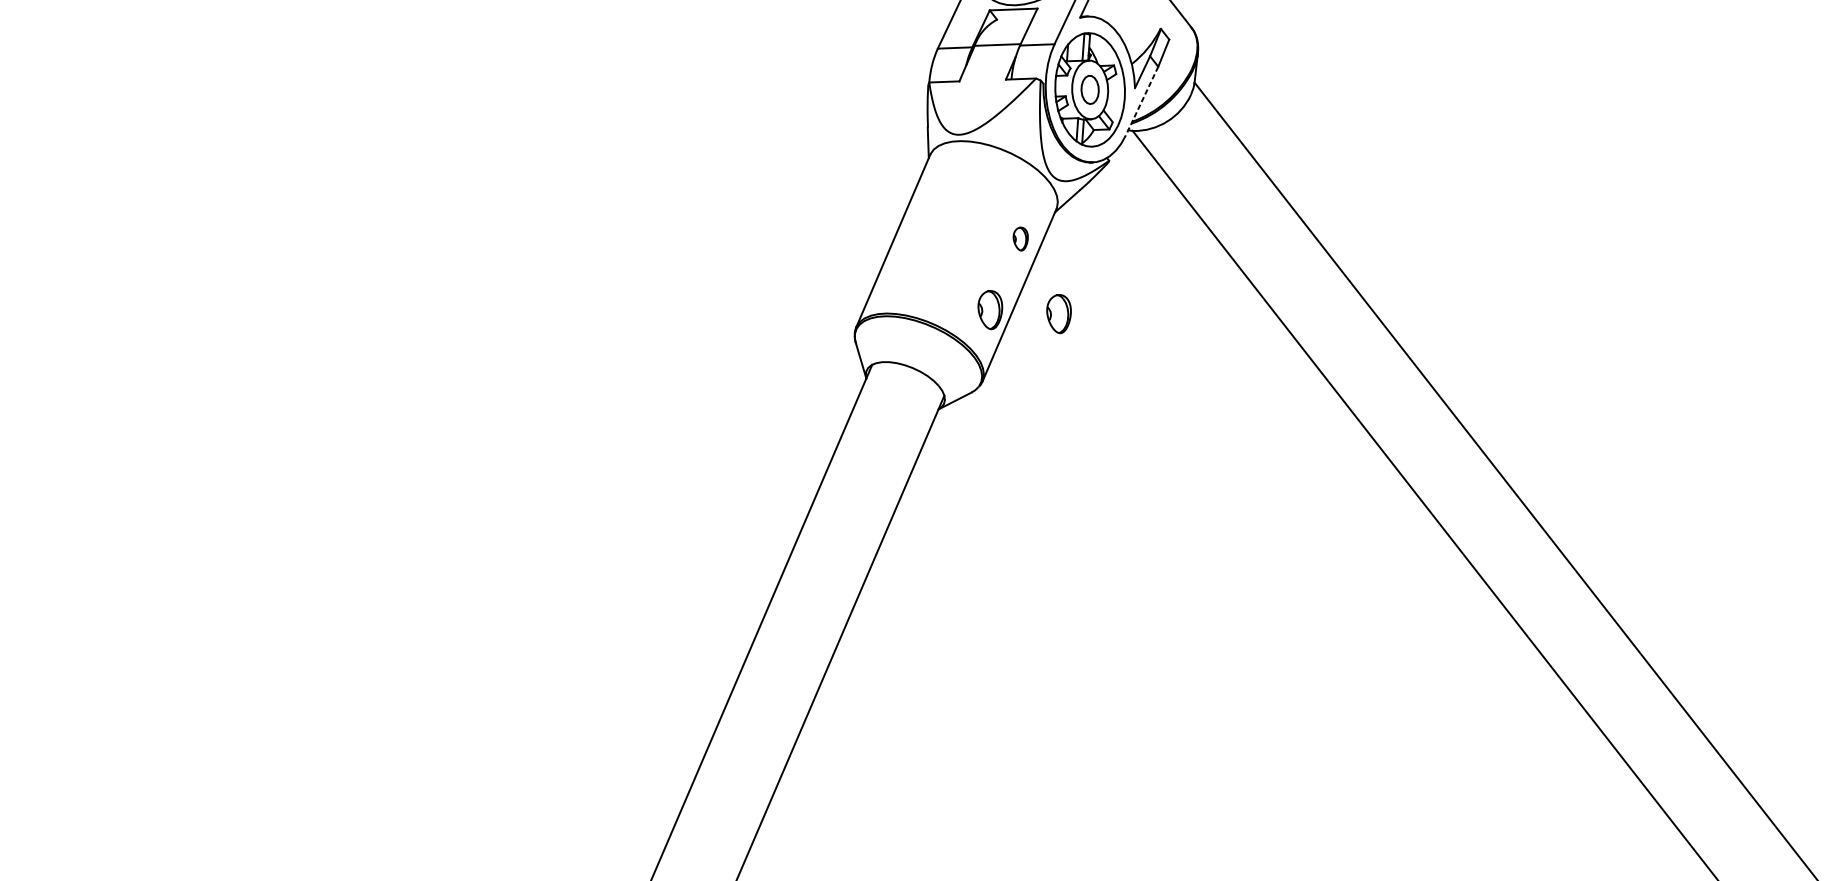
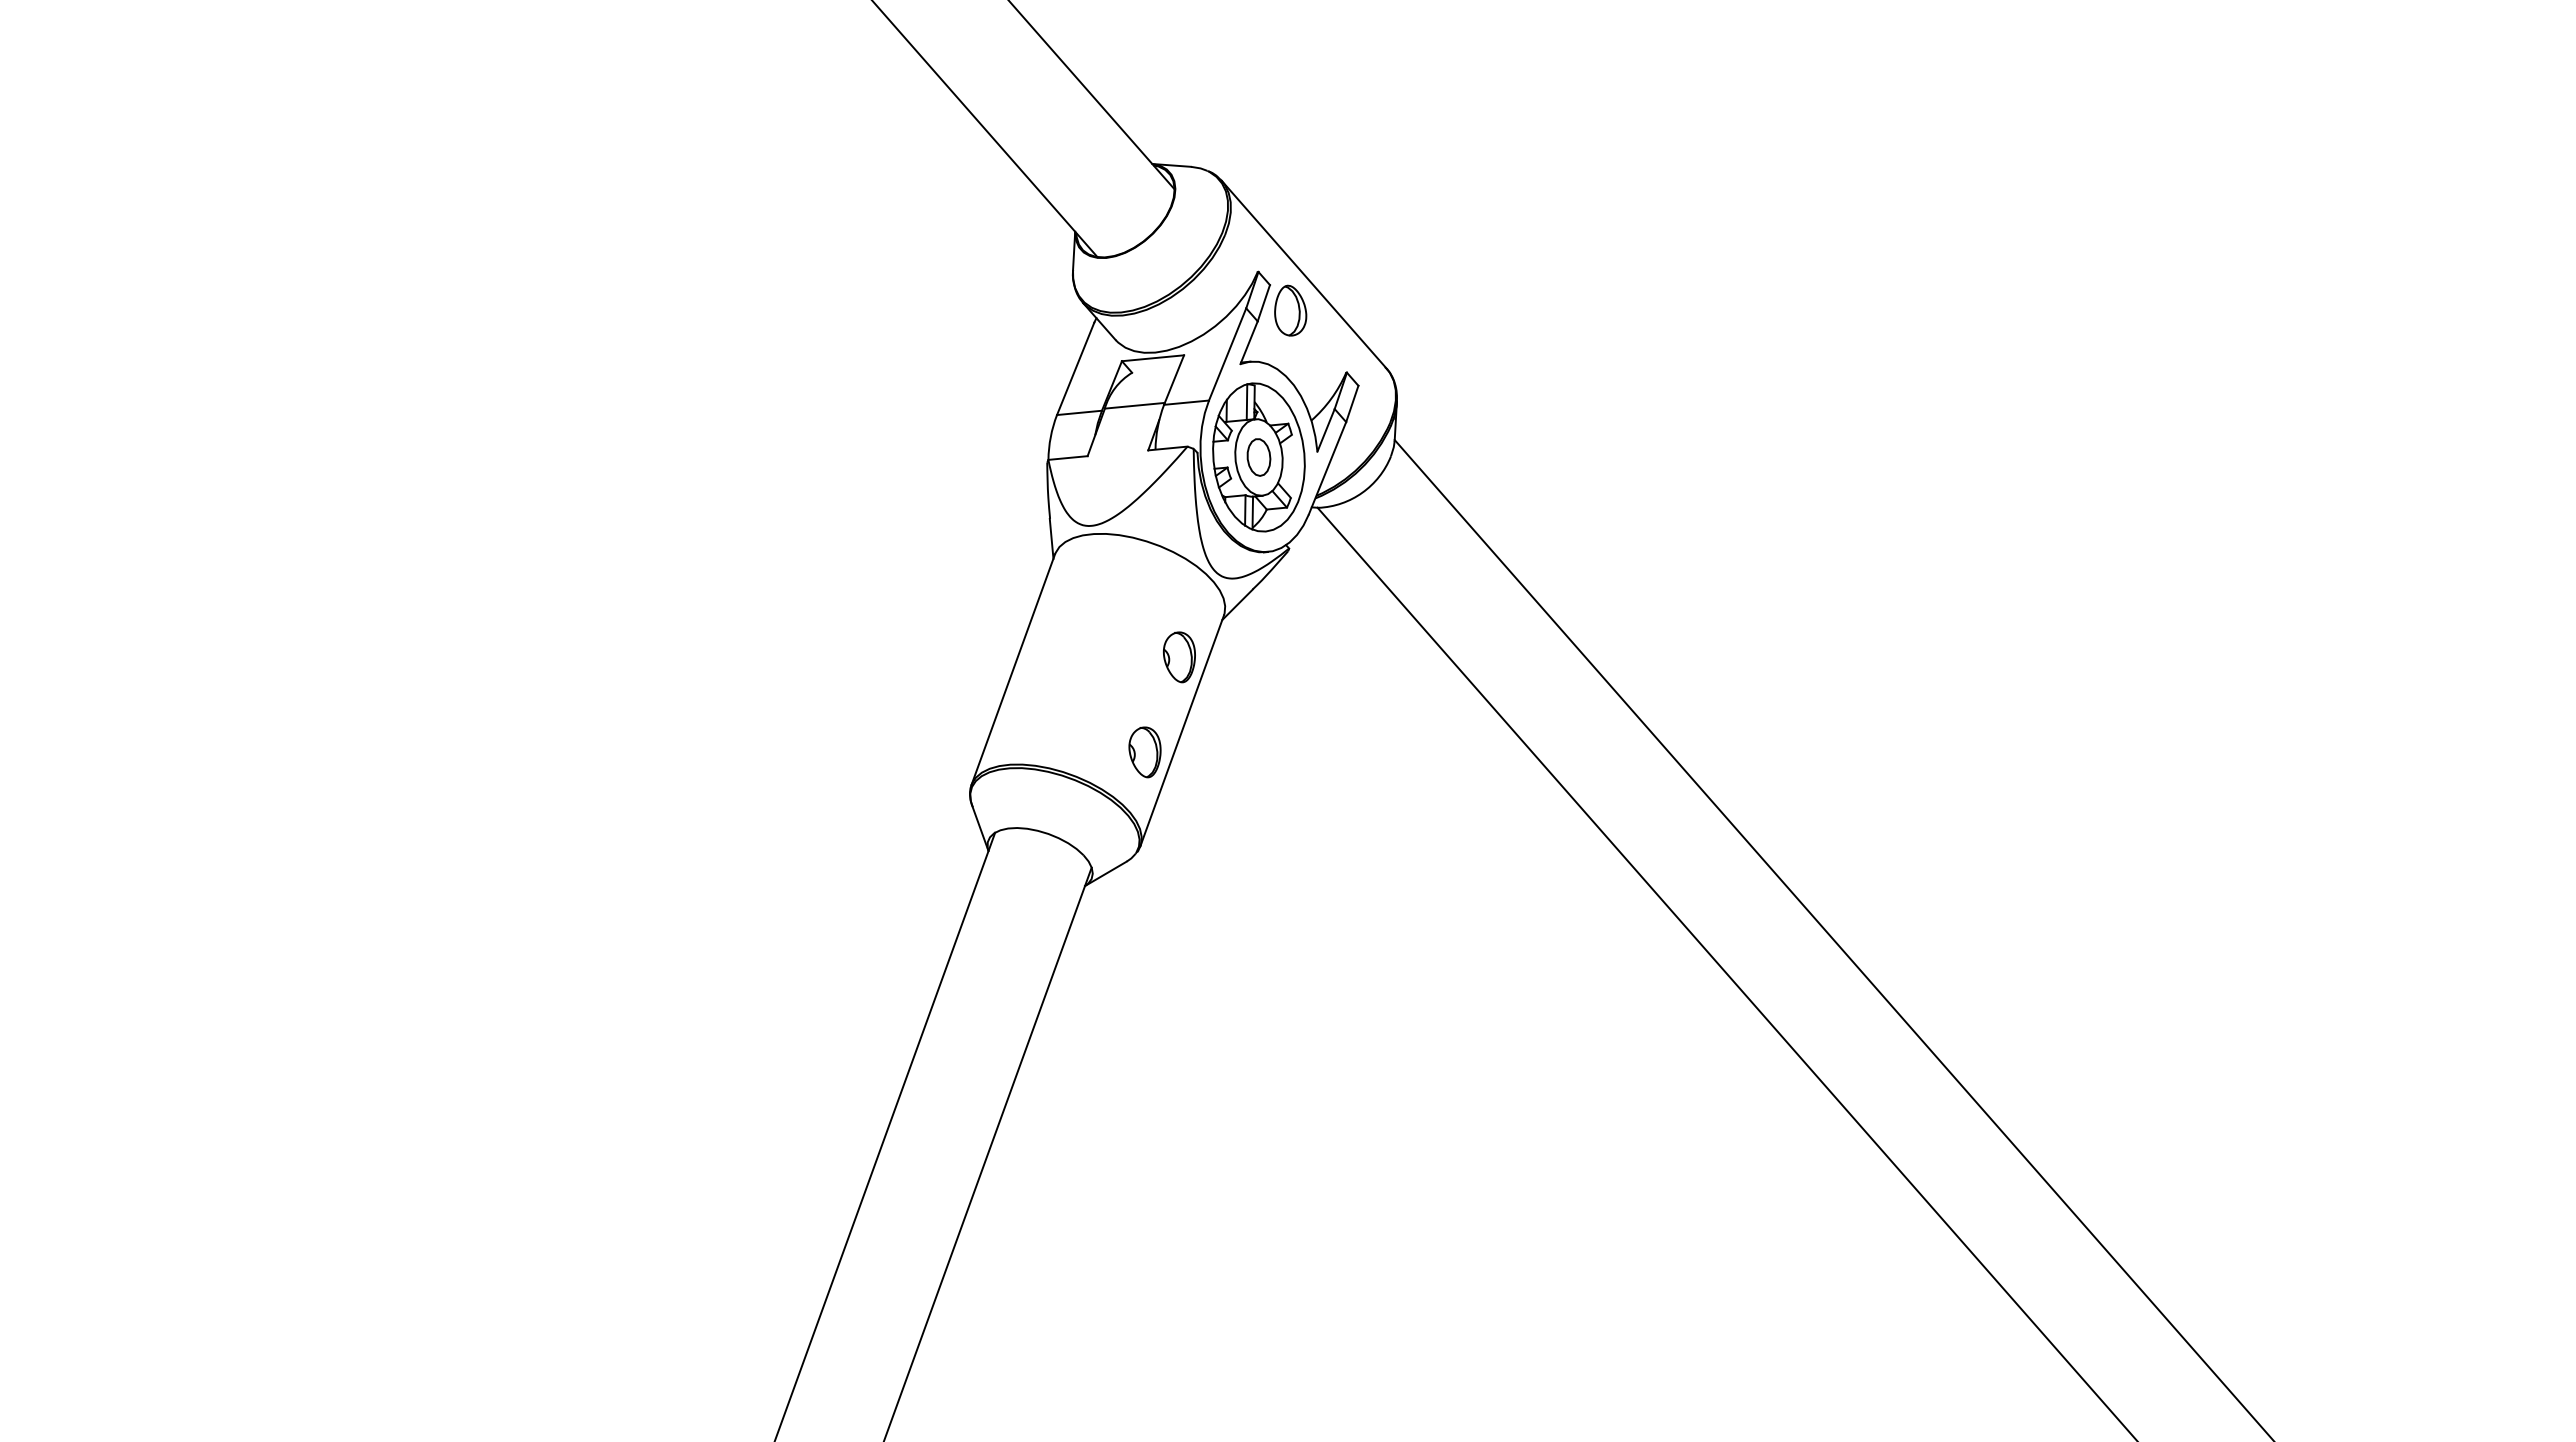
line: (1141, 101) -> (1327, 468), dashed -> solid
part: (1020, 239) -> (1179, 657), size x1.67
part: (1058, 314) -> (1234, 752), removed

